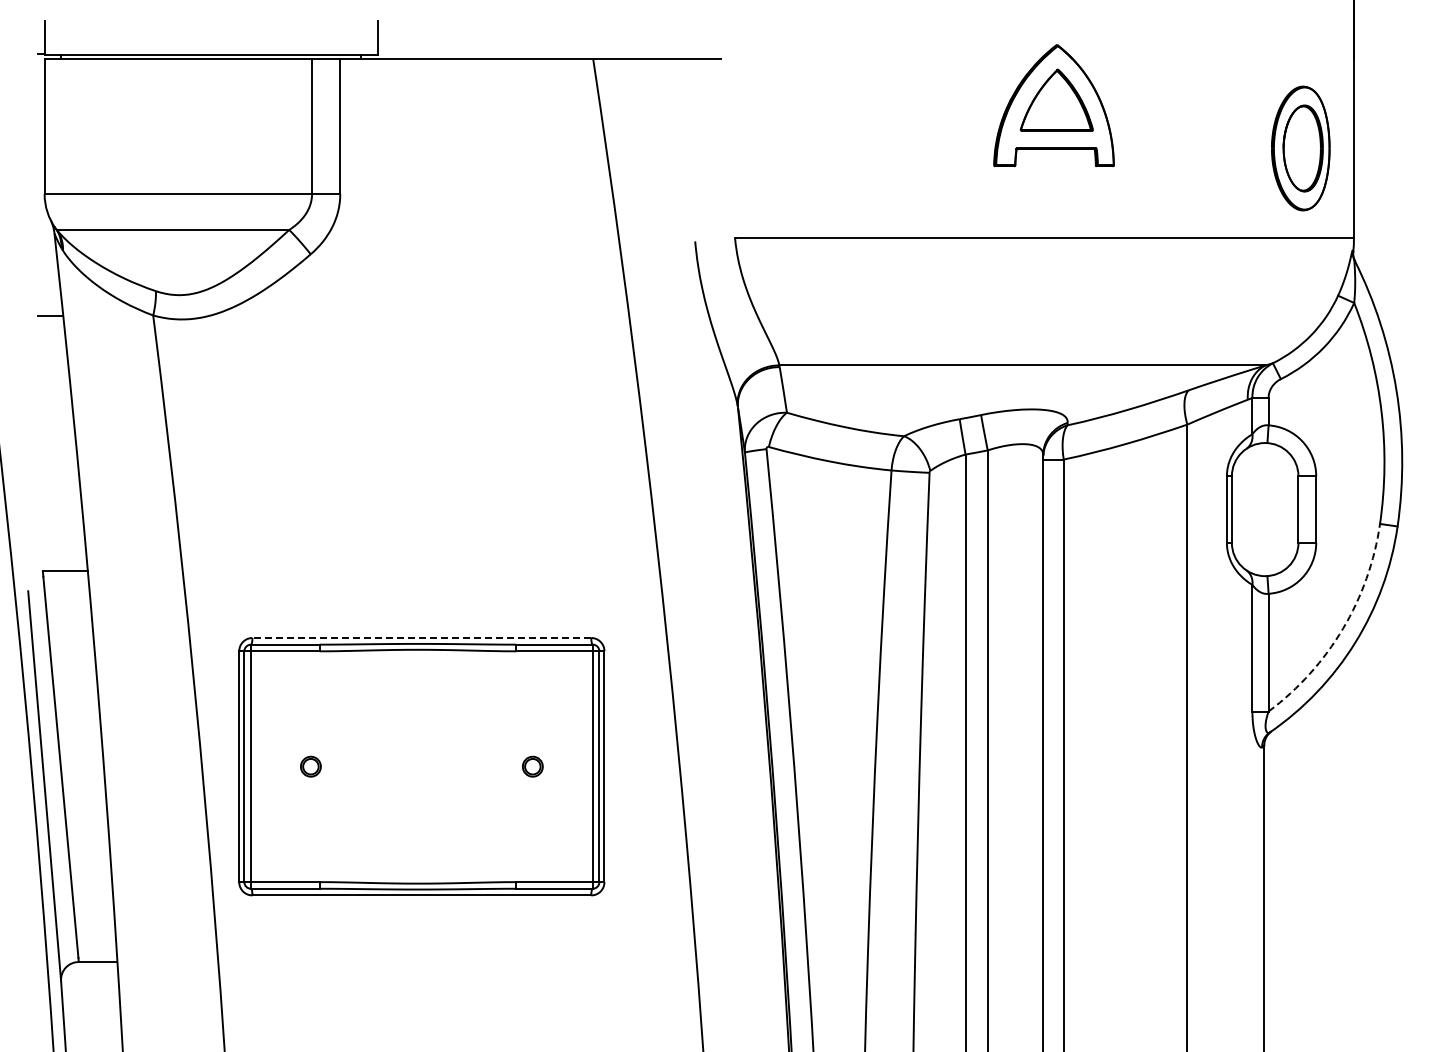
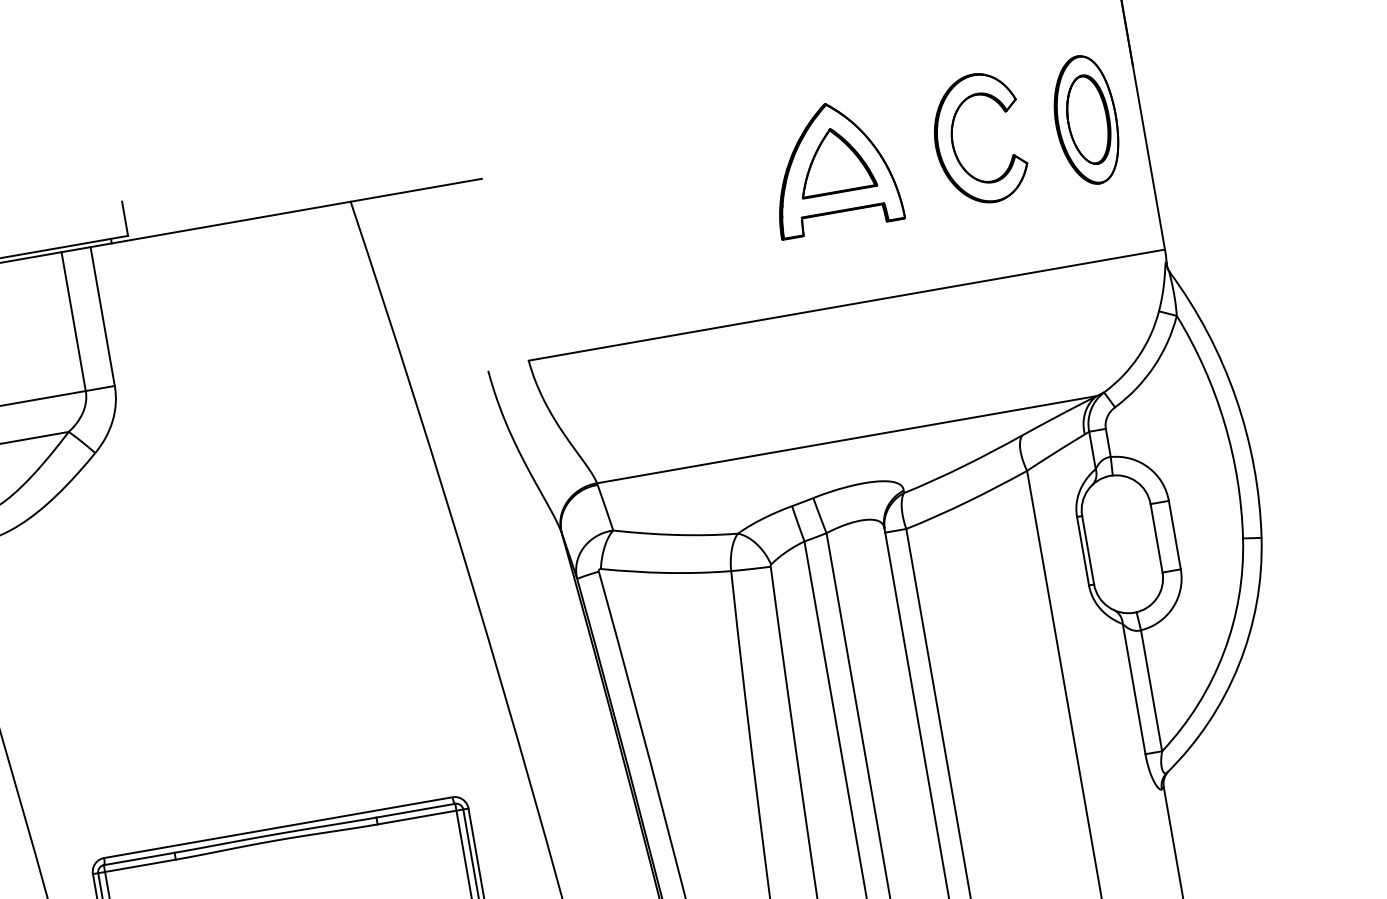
part: (1172, 99) -> (953, 139), added
part: (1300, 148) -> (1085, 120), moved
arc: (1342, 628) -> (1223, 652), dashed -> solid
line: (421, 638) -> (278, 828), dashed -> solid

